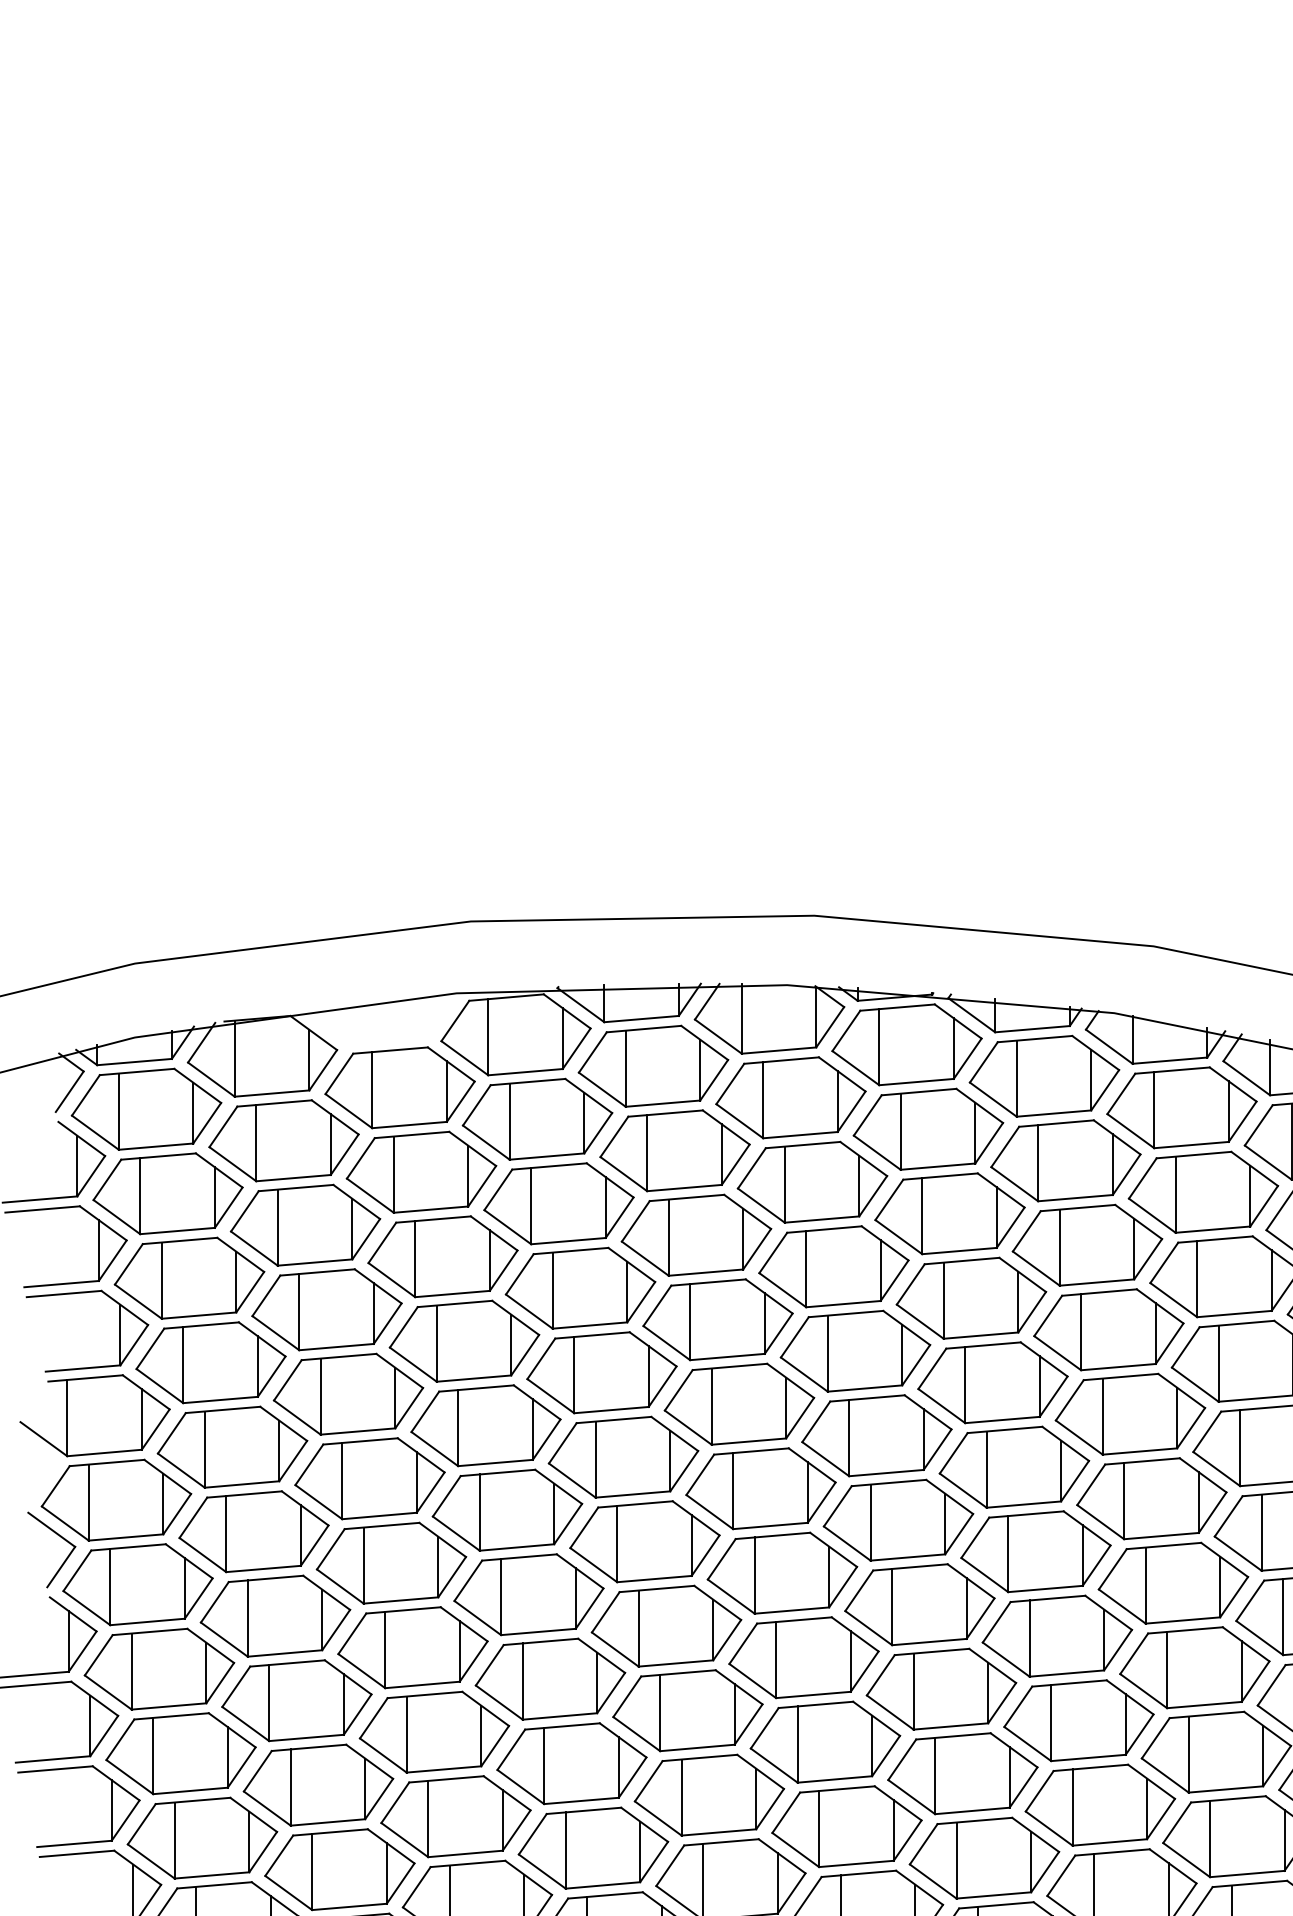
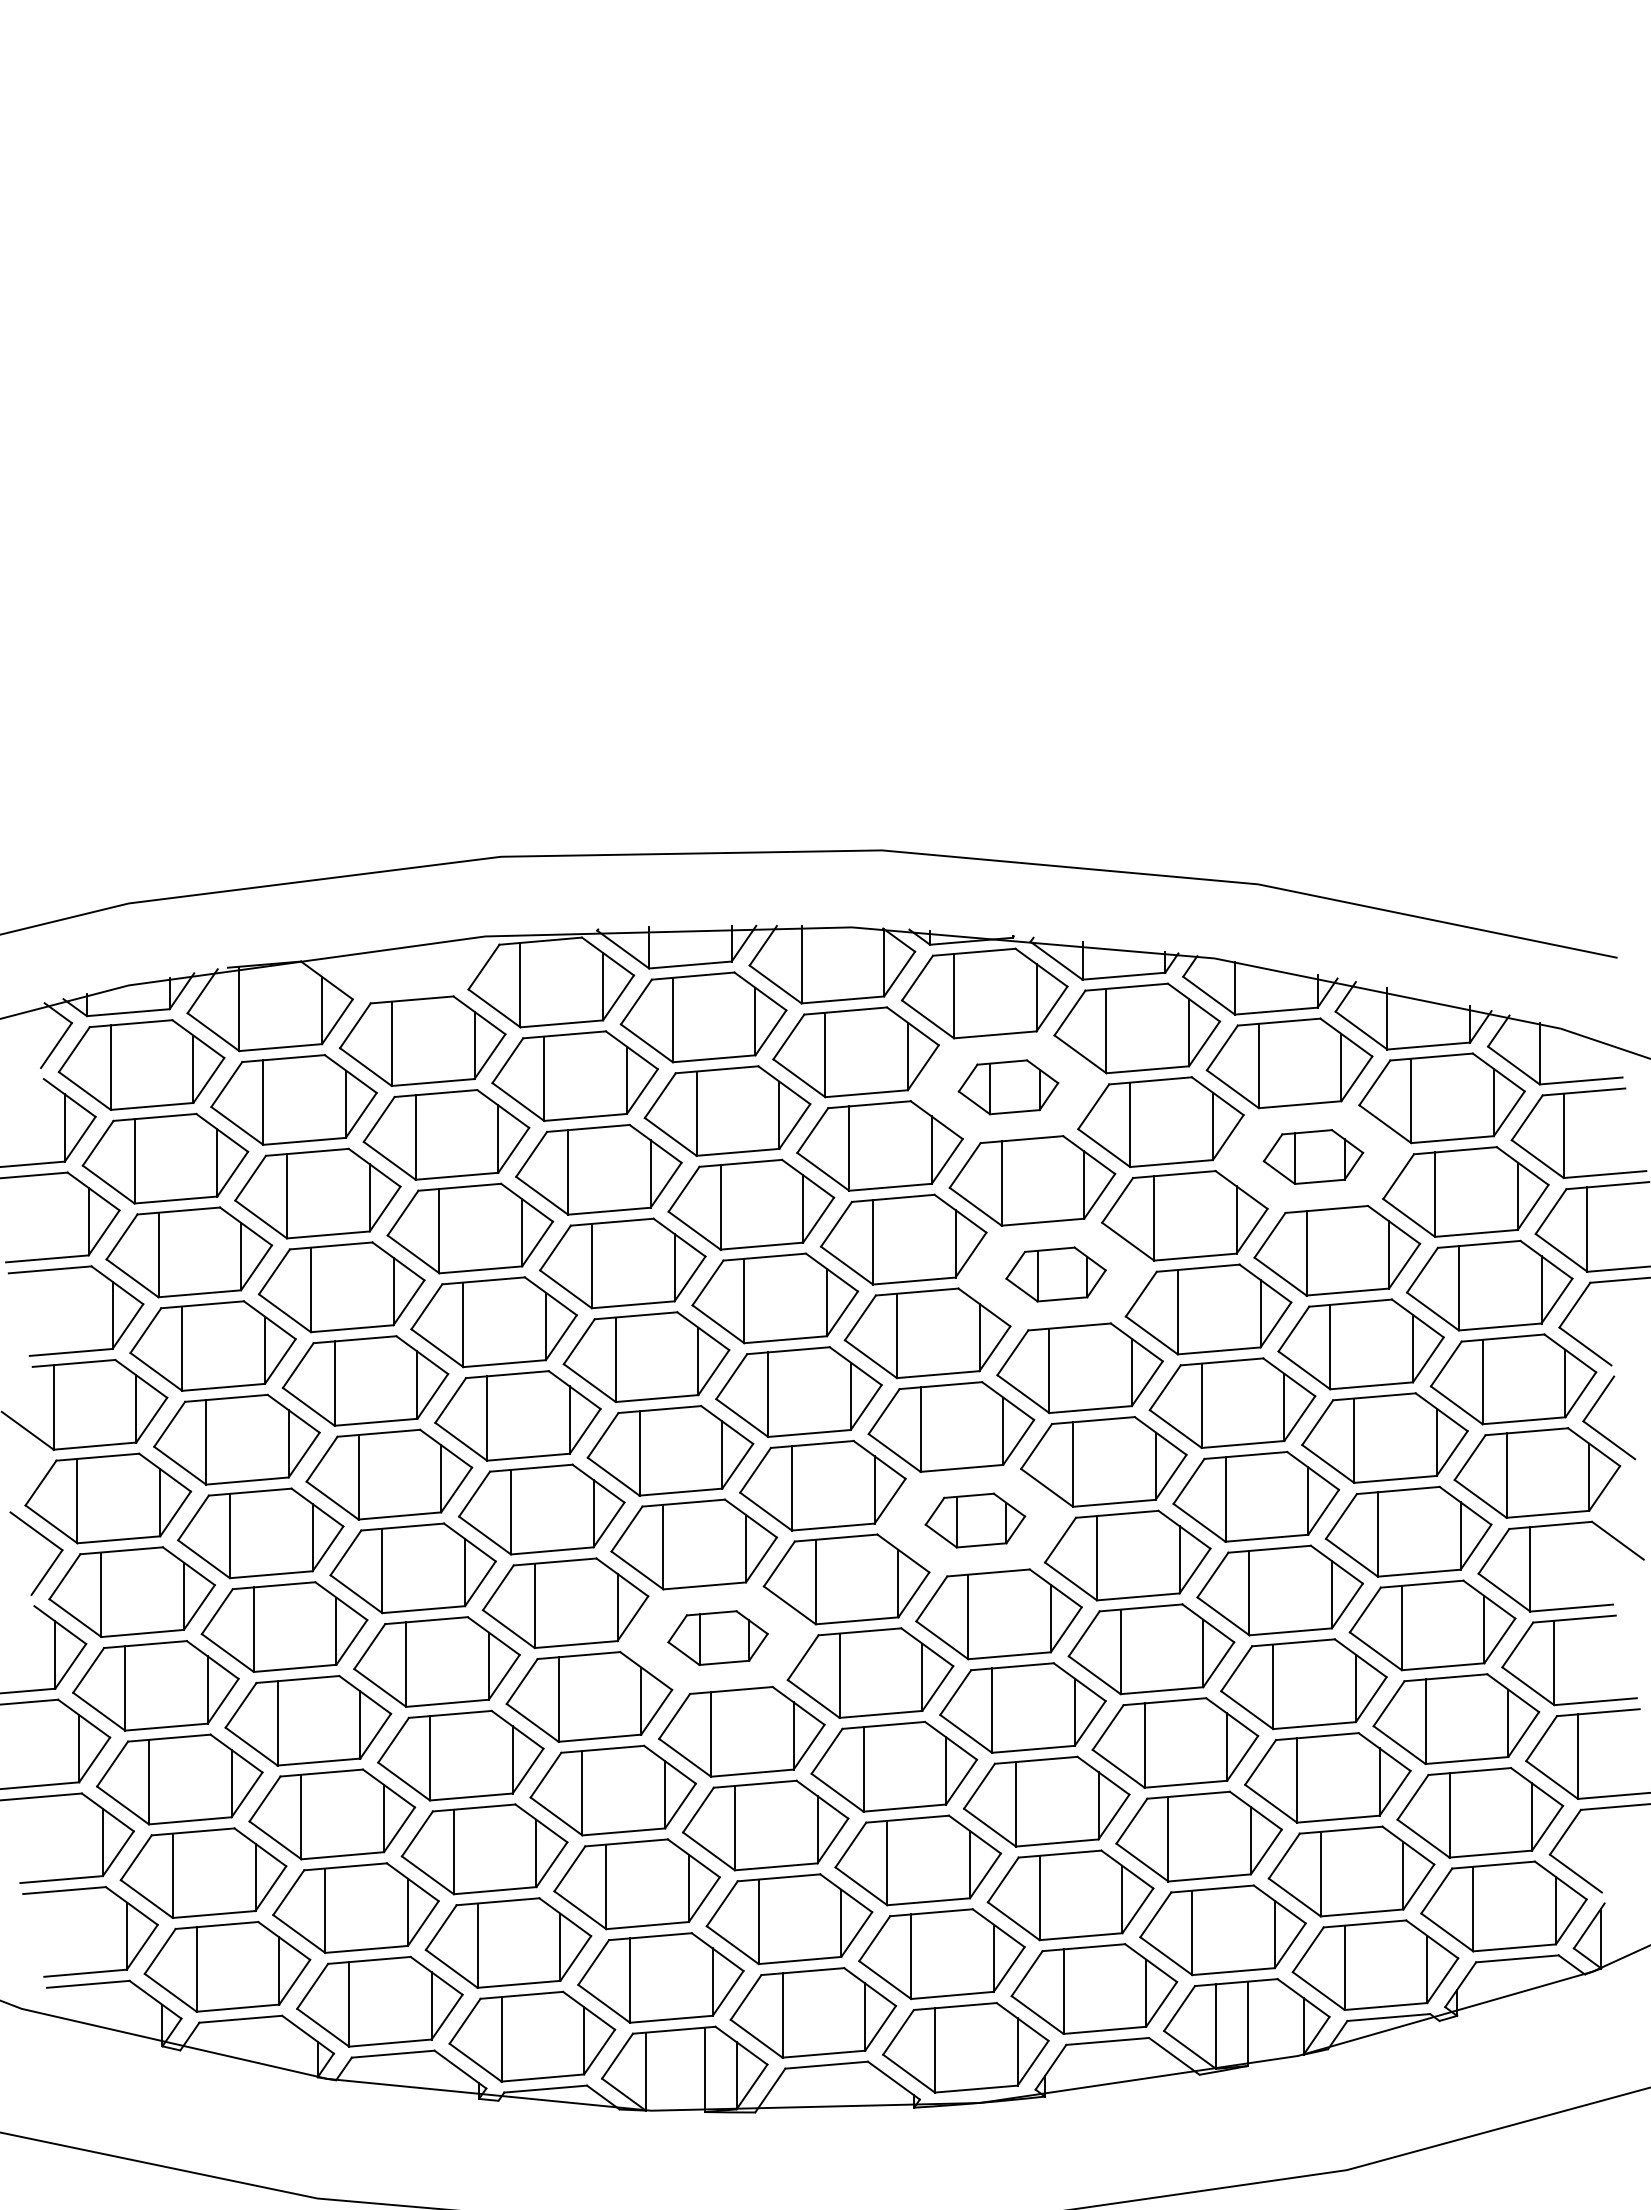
part: (928, 1129) -> (1008, 1087), size x0.6
part: (1203, 1191) -> (1313, 1156), size x0.6
part: (970, 1298) -> (1055, 1274), size x0.6
part: (898, 1520) -> (975, 1520), size x0.6
part: (665, 1625) -> (717, 1637), size x0.6

